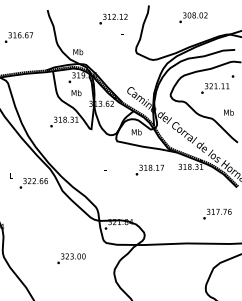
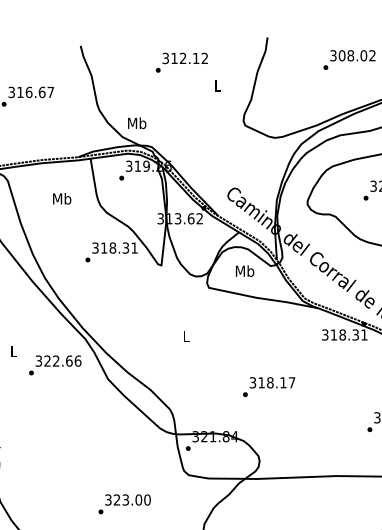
text: (113, 18) -> (181, 61), moved
text: (76, 93) -> (62, 199), moved
text: (149, 169) -> (268, 385), moved

